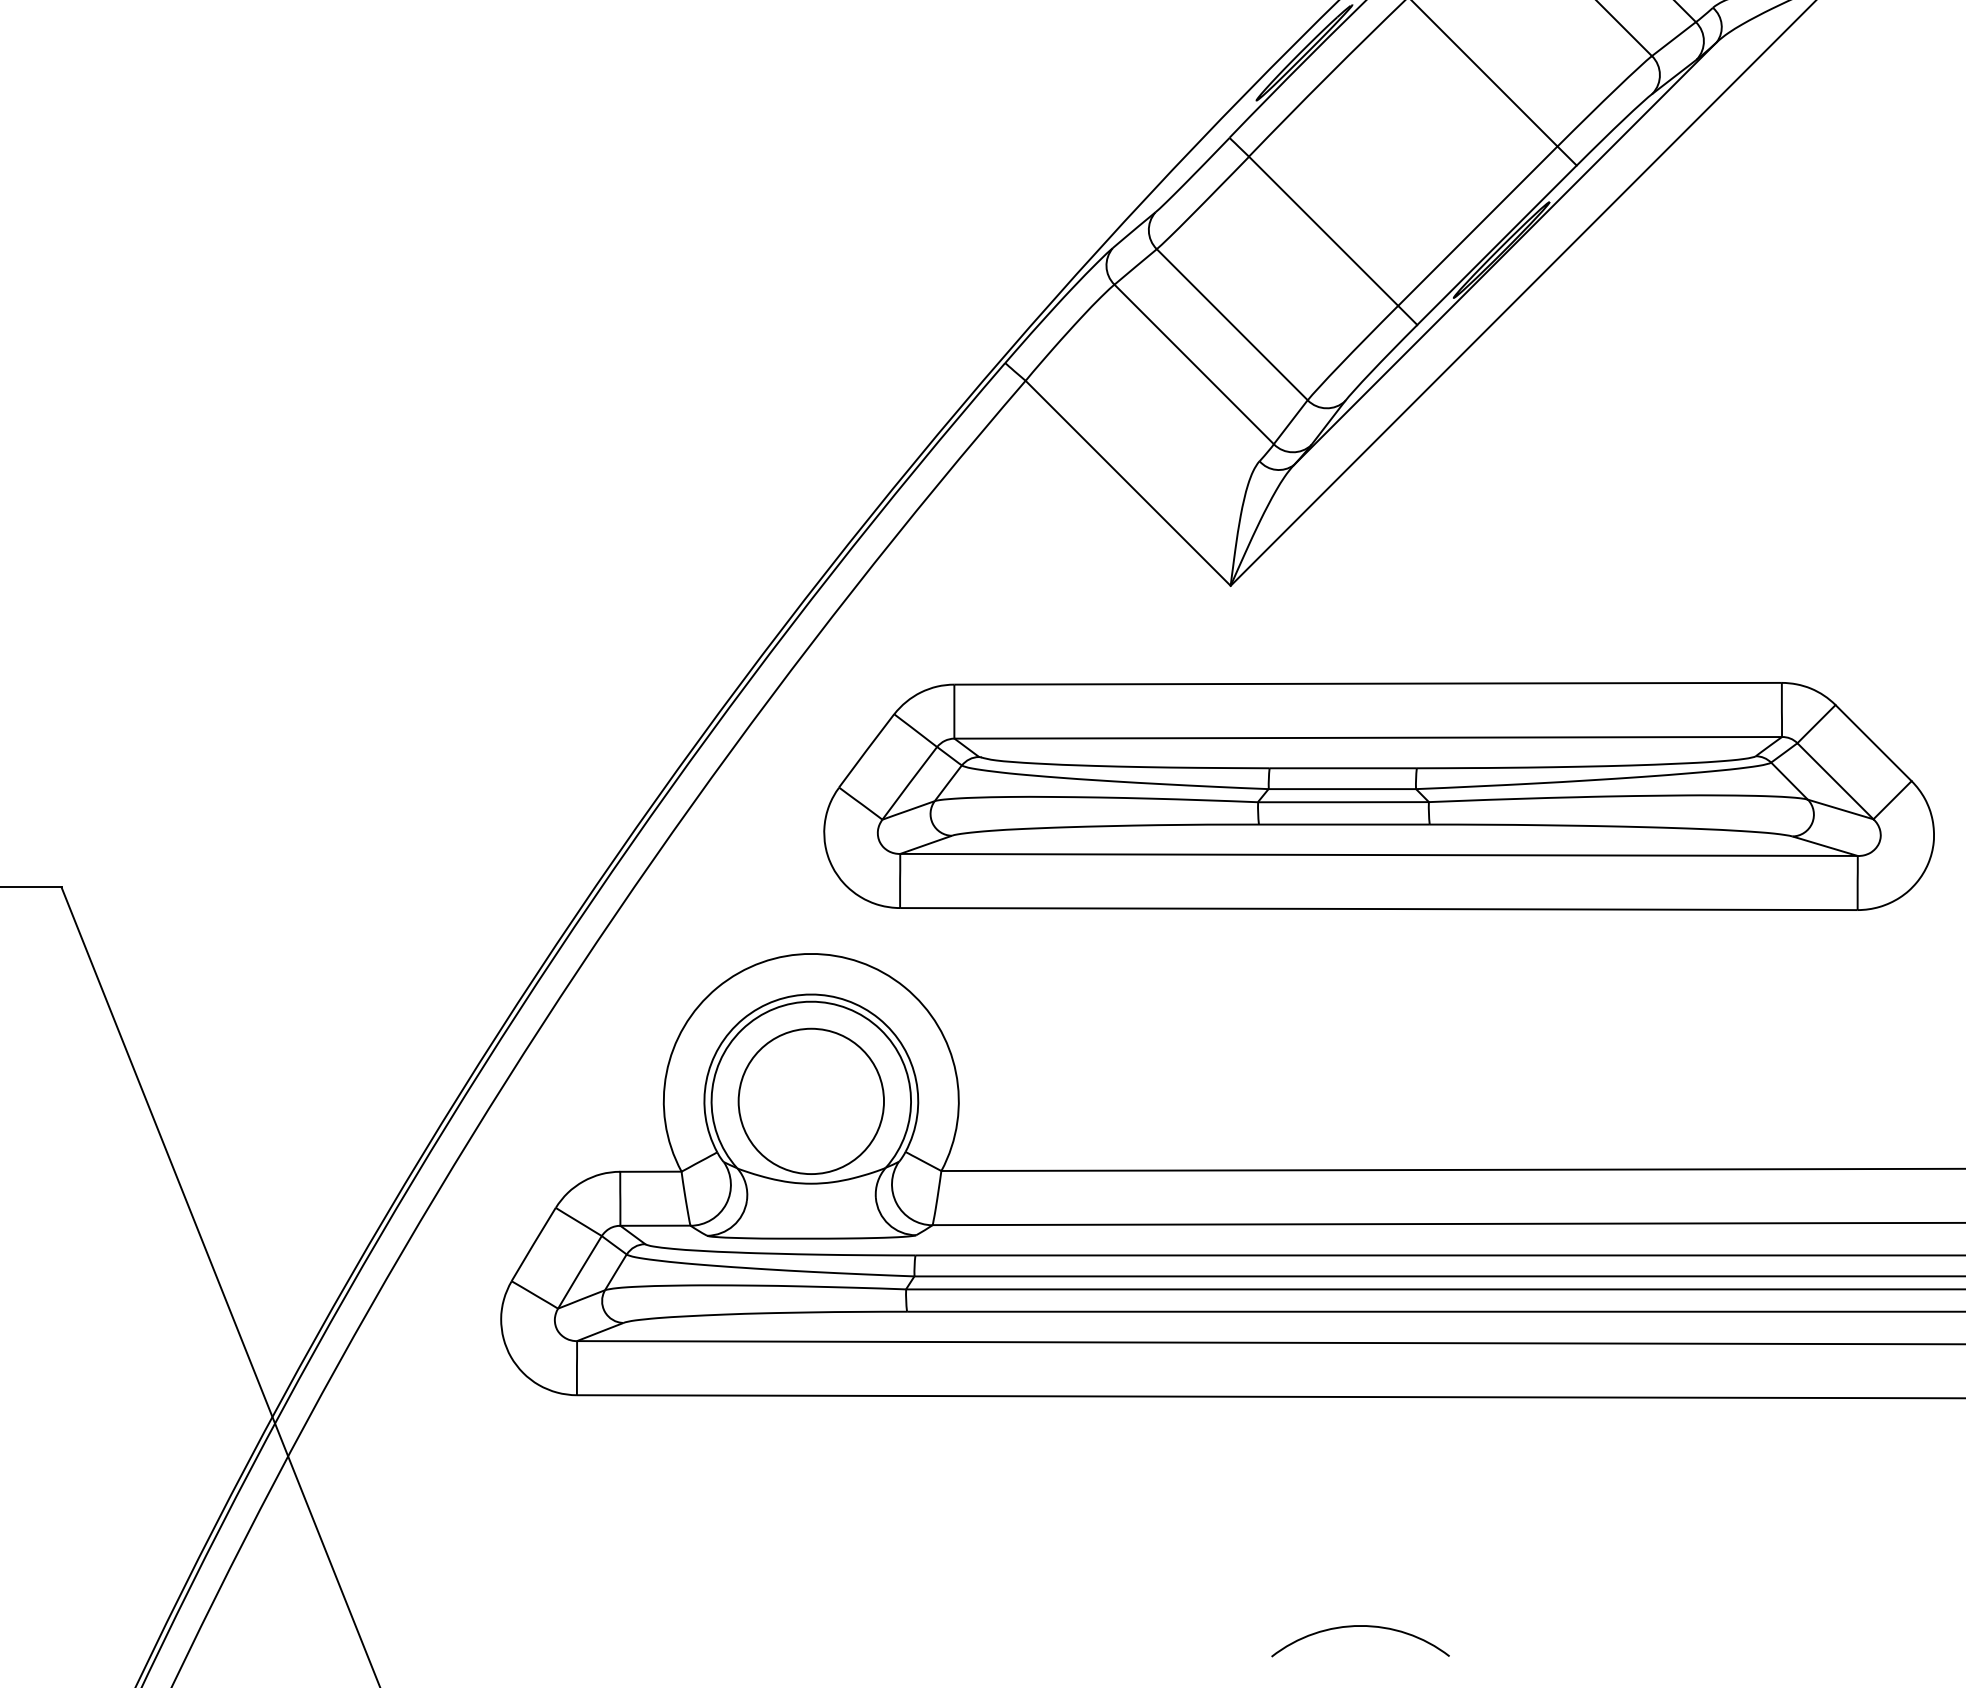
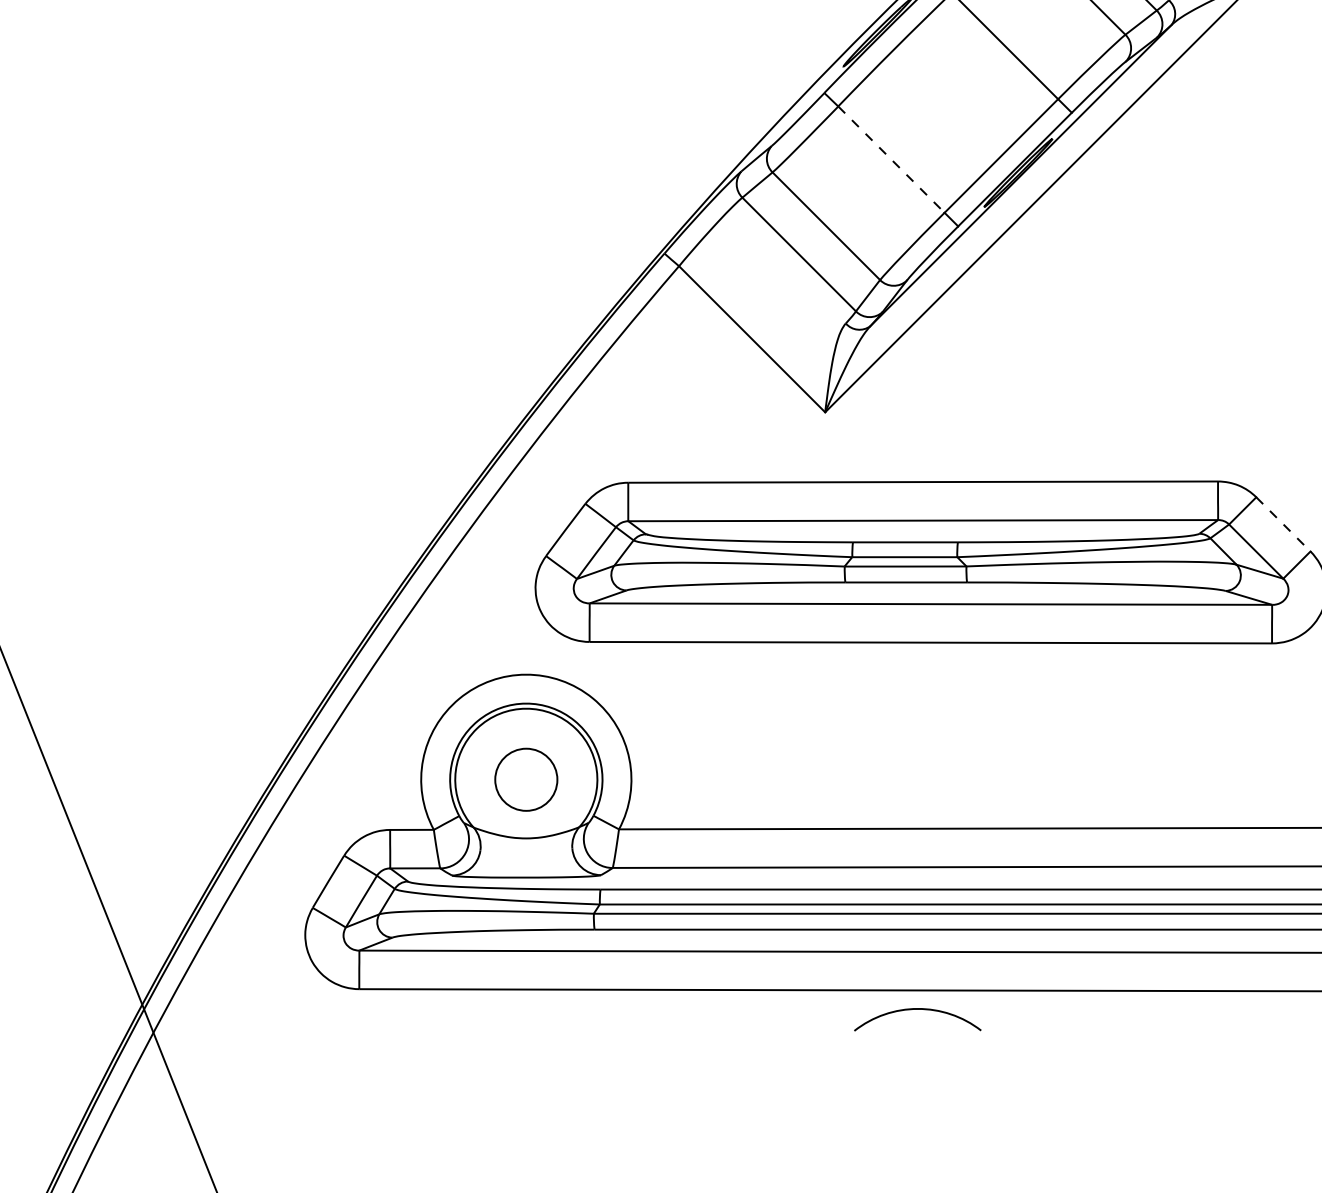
line: (1324, 231) -> (892, 159), solid -> dashed
line: (1873, 743) -> (1283, 524), solid -> dashed
circle: (811, 1101) -> (526, 779), size x0.6
arc: (1360, 1626) -> (917, 1009), moved

